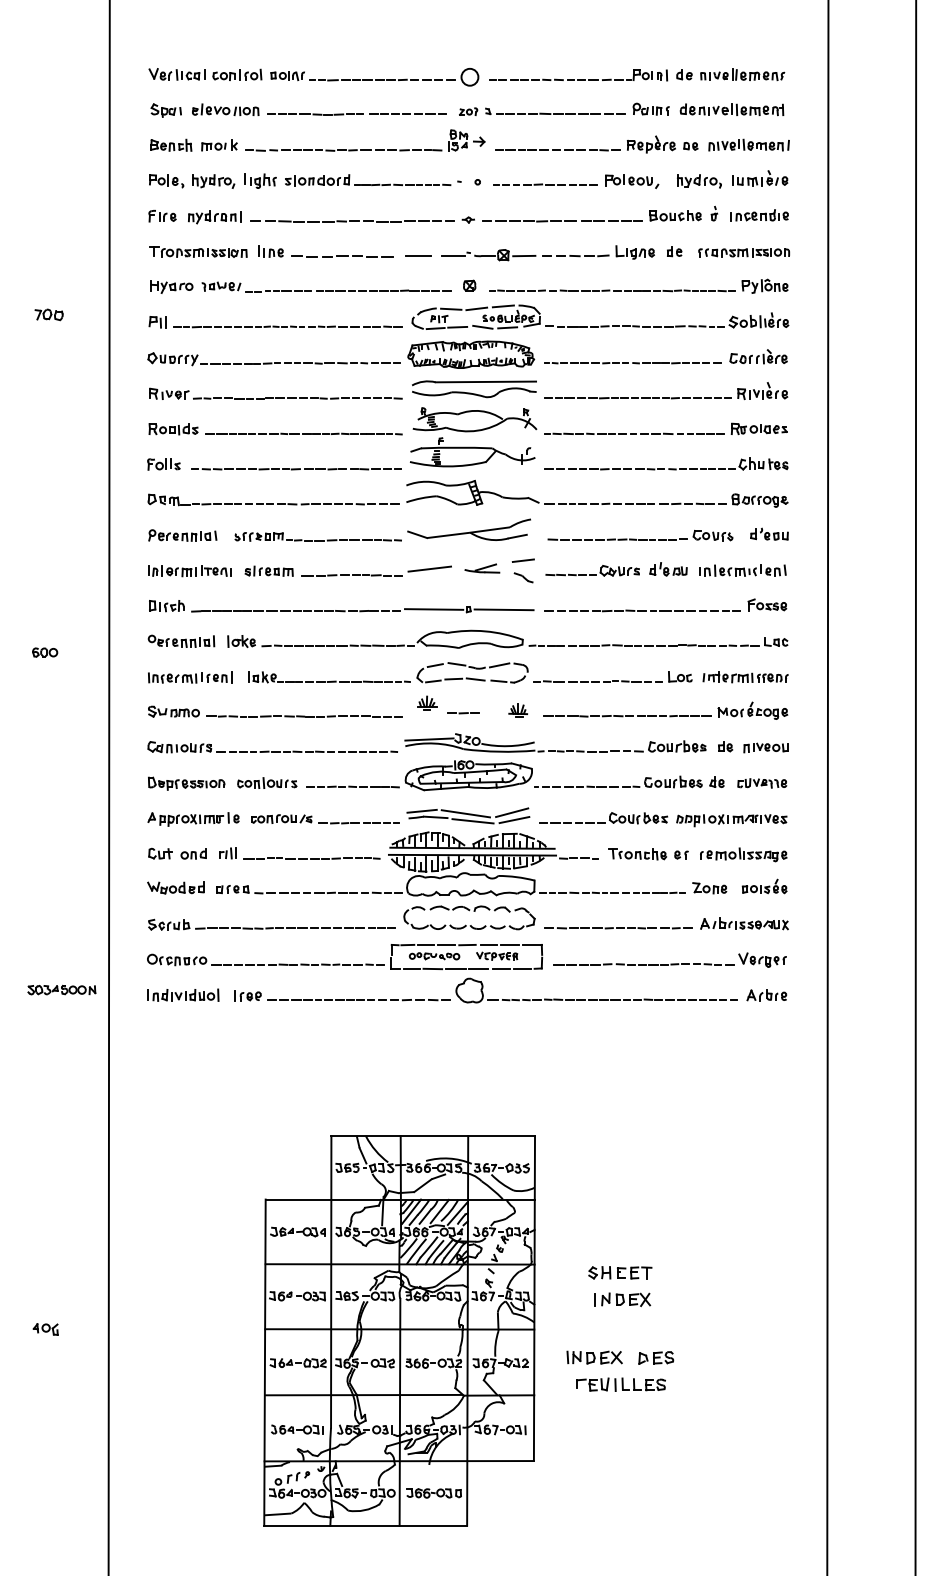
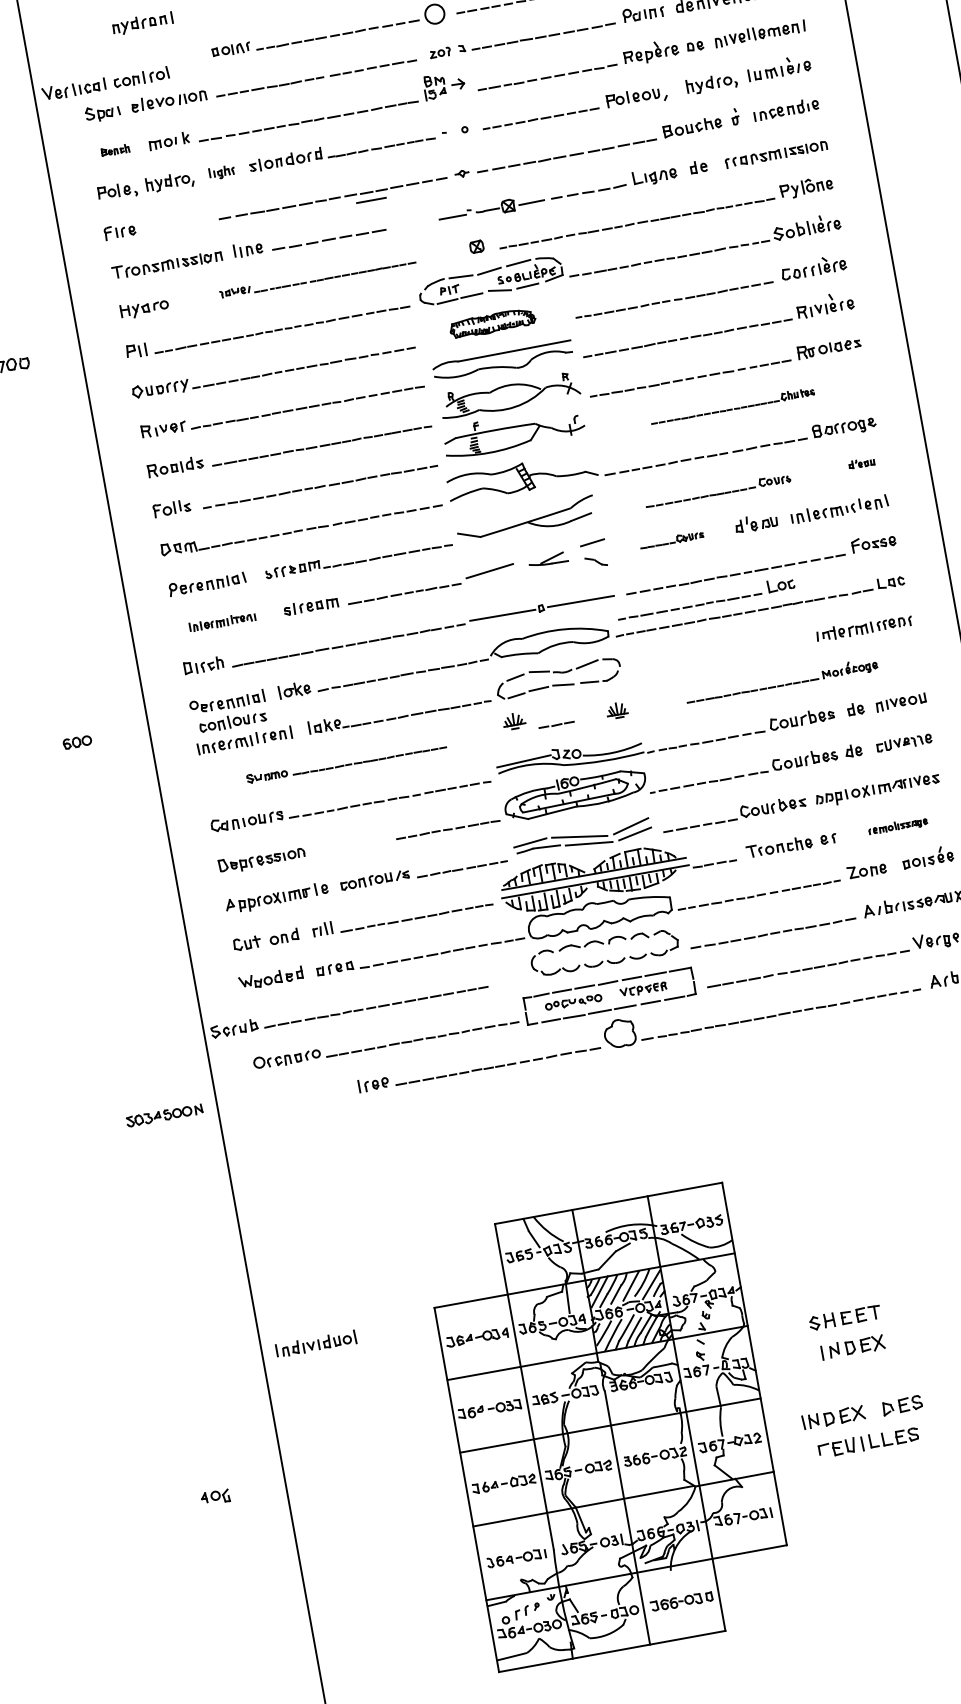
part: (205, 74) -> (105, 83), moved
part: (171, 144) -> (115, 149), size x0.6
part: (260, 180) -> (222, 171), size x0.7
part: (214, 217) -> (142, 23), moved
line: (418, 255) -> (371, 200), moved
part: (326, 286) -> (317, 276), size x0.7
part: (471, 354) -> (492, 323), size x0.6
part: (666, 463) -> (732, 405), size x0.6
part: (769, 533) -> (861, 462), size x0.6
part: (640, 535) -> (718, 490), size x0.7
part: (592, 570) -> (671, 539), size x0.6
part: (189, 571) -> (222, 622), size x0.7
part: (612, 676) -> (705, 598), moved
part: (665, 710) -> (781, 681), size x0.7
part: (275, 711) -> (346, 761), size x0.7
part: (267, 782) -> (233, 720), moved
part: (743, 854) -> (897, 825), size x0.6
part: (271, 924) -> (348, 1007), moved
part: (183, 994) -> (316, 1343), moved

